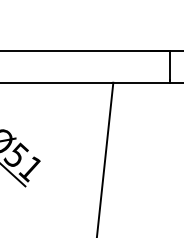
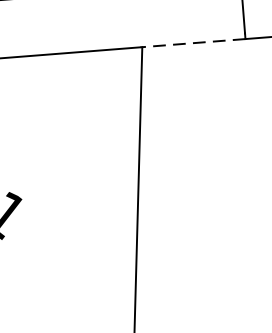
line: (141, 82) -> (193, 42), solid -> dashed

